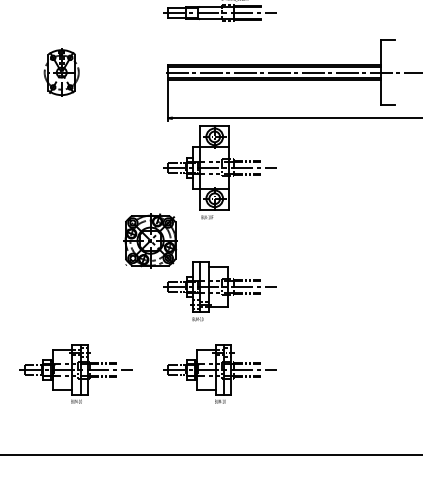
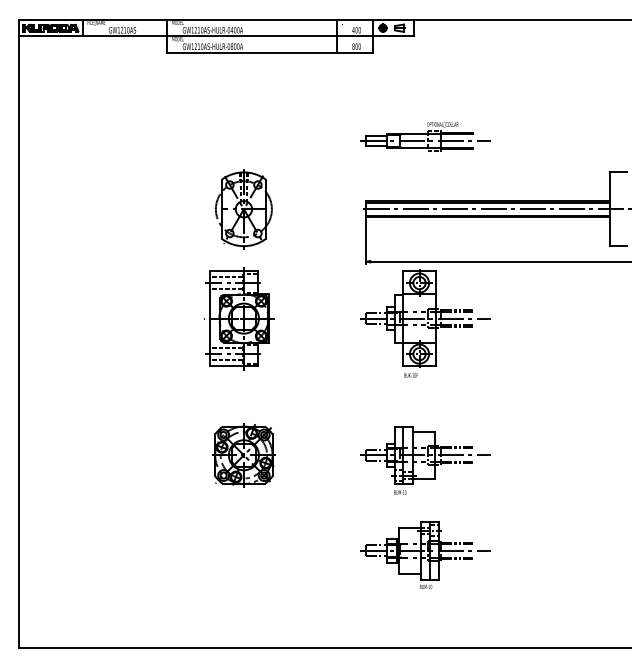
part: (61, 72) -> (243, 209), size x1.43
part: (57, 167) -> (239, 318), added
part: (150, 240) -> (243, 455), moved
part: (76, 374) -> (260, 555), removed

